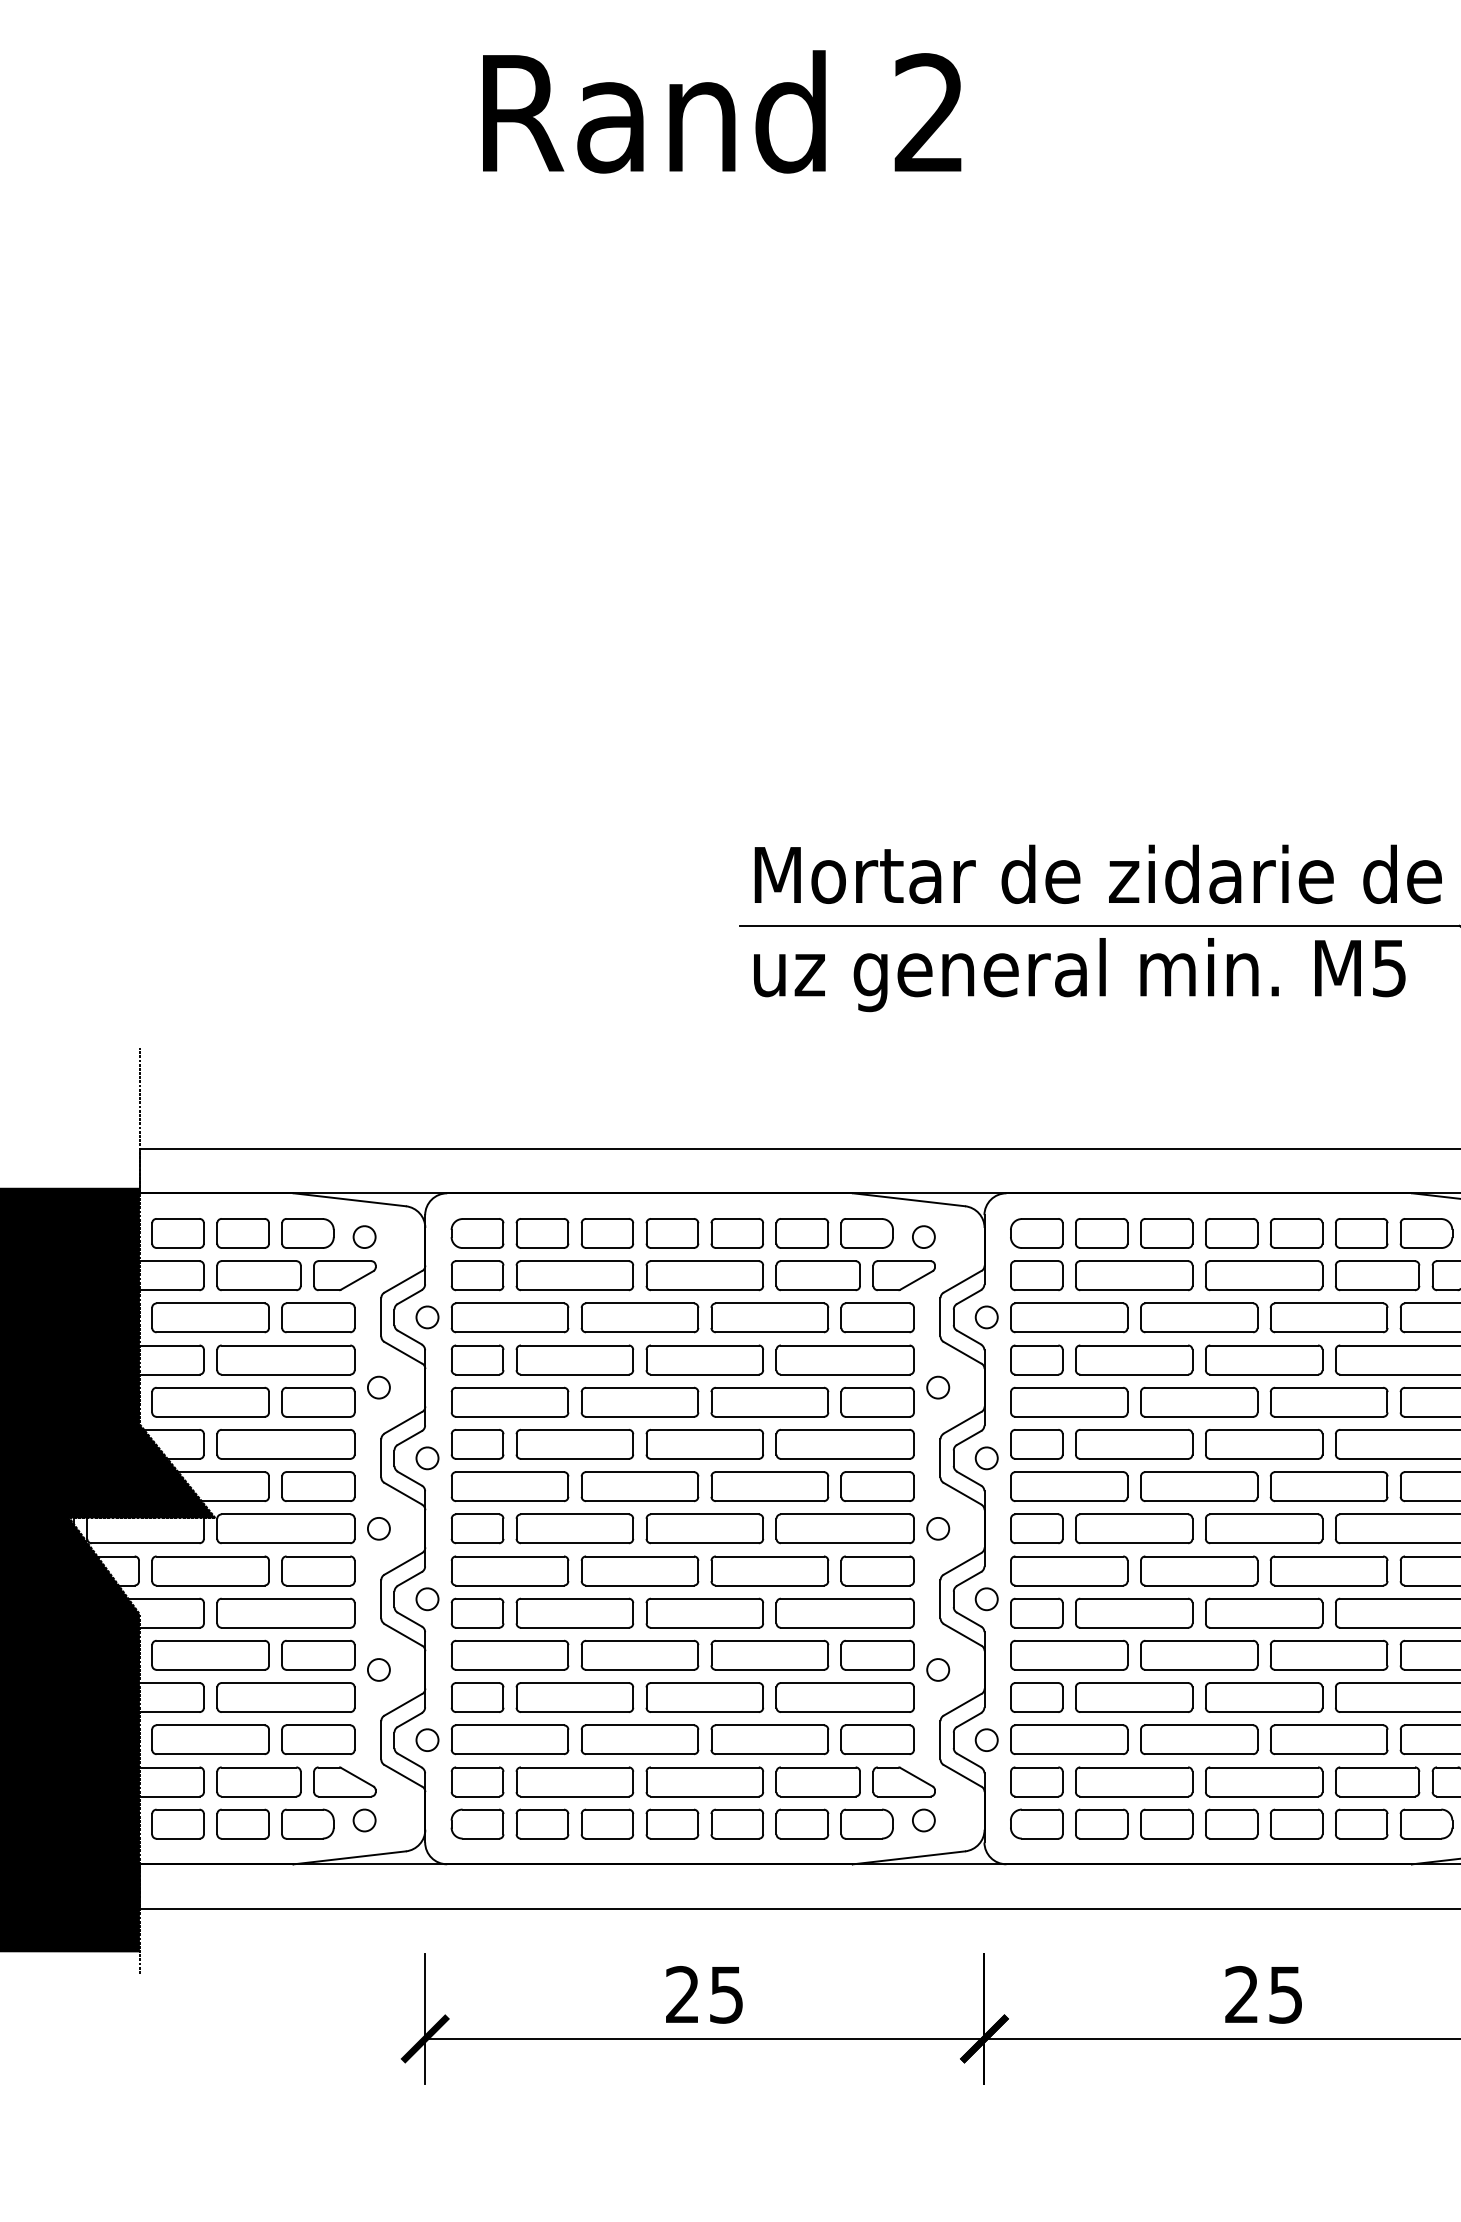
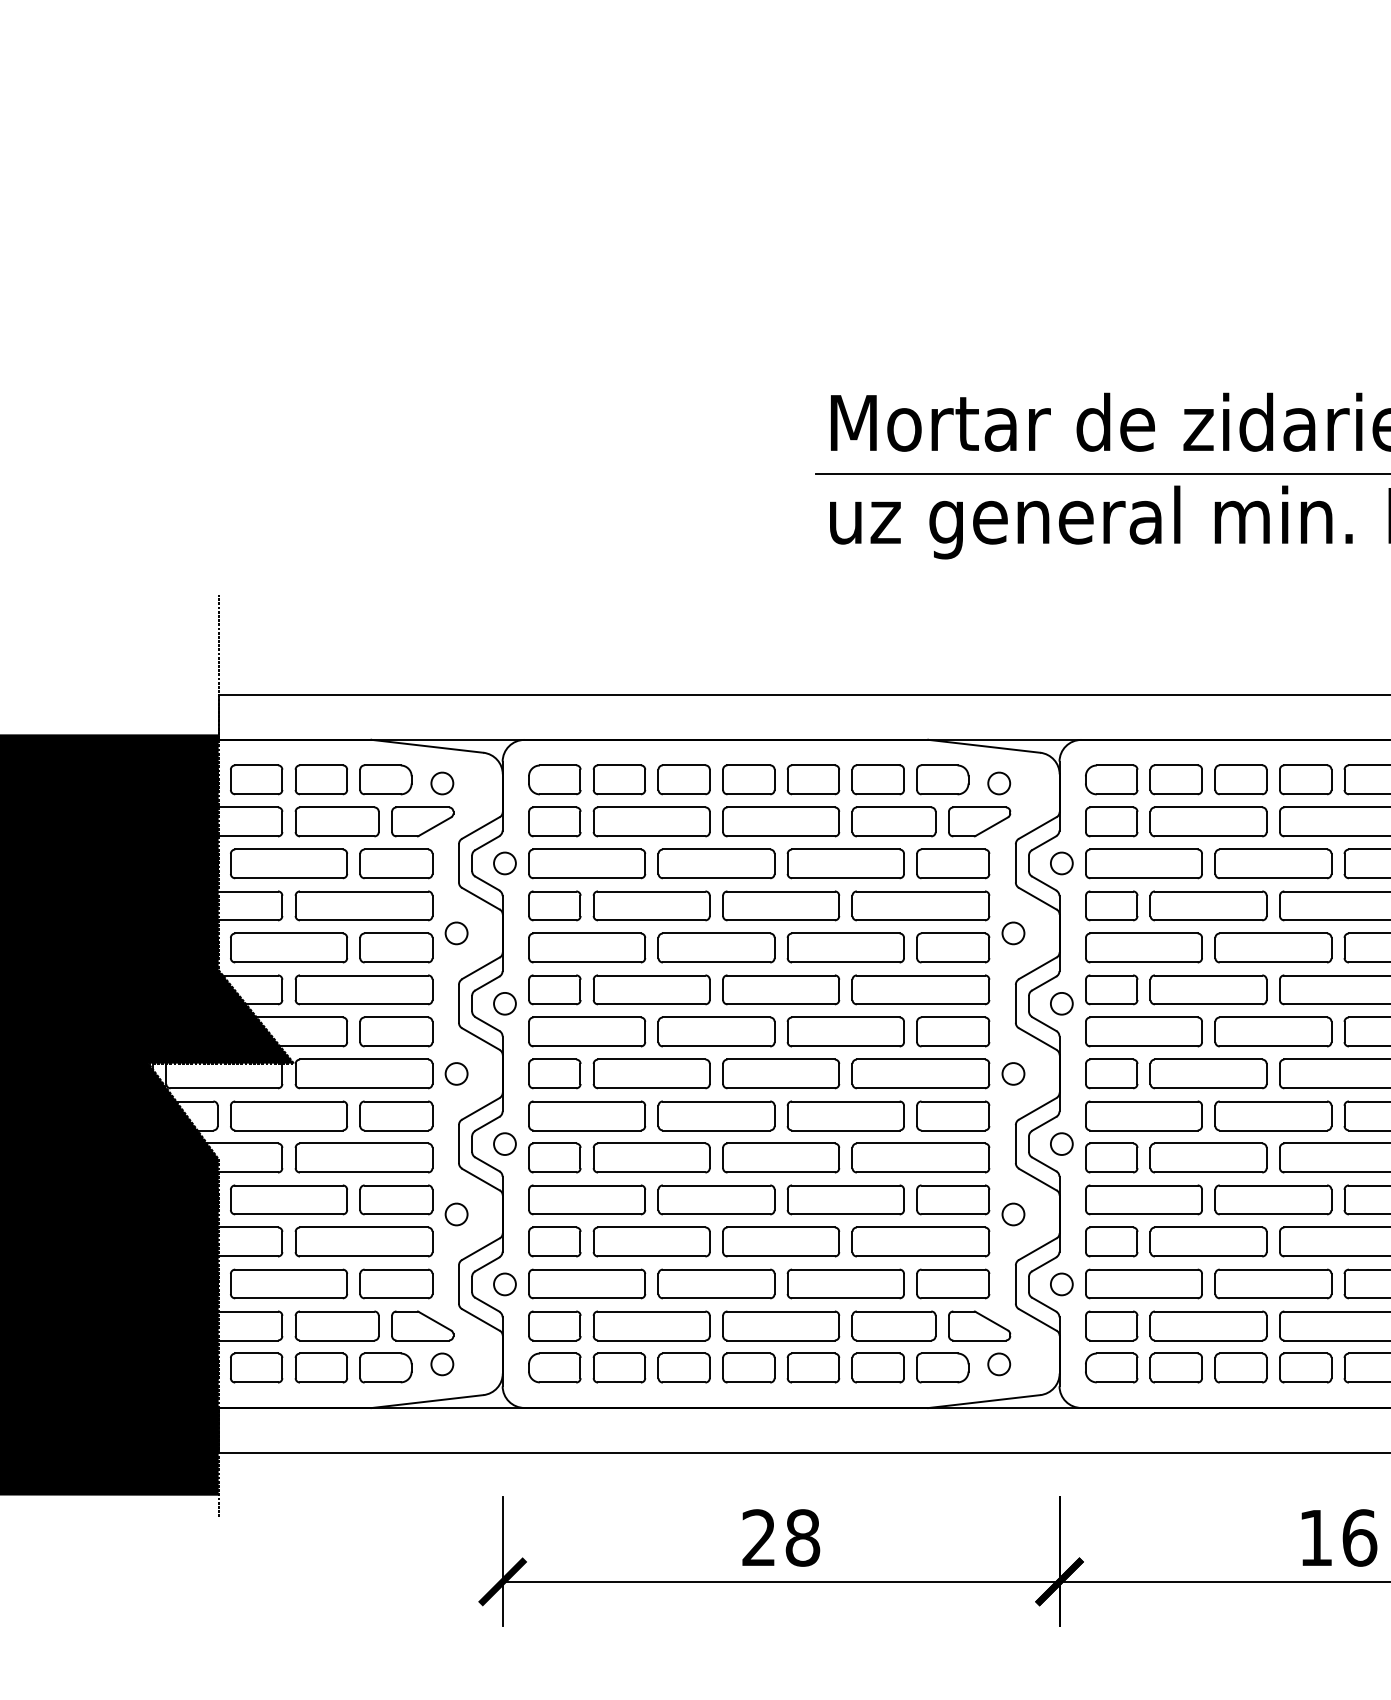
text: (726, 1994) -> (802, 1537), 25 -> 28
text: (1264, 1994) -> (1338, 1537), 25 -> 16

